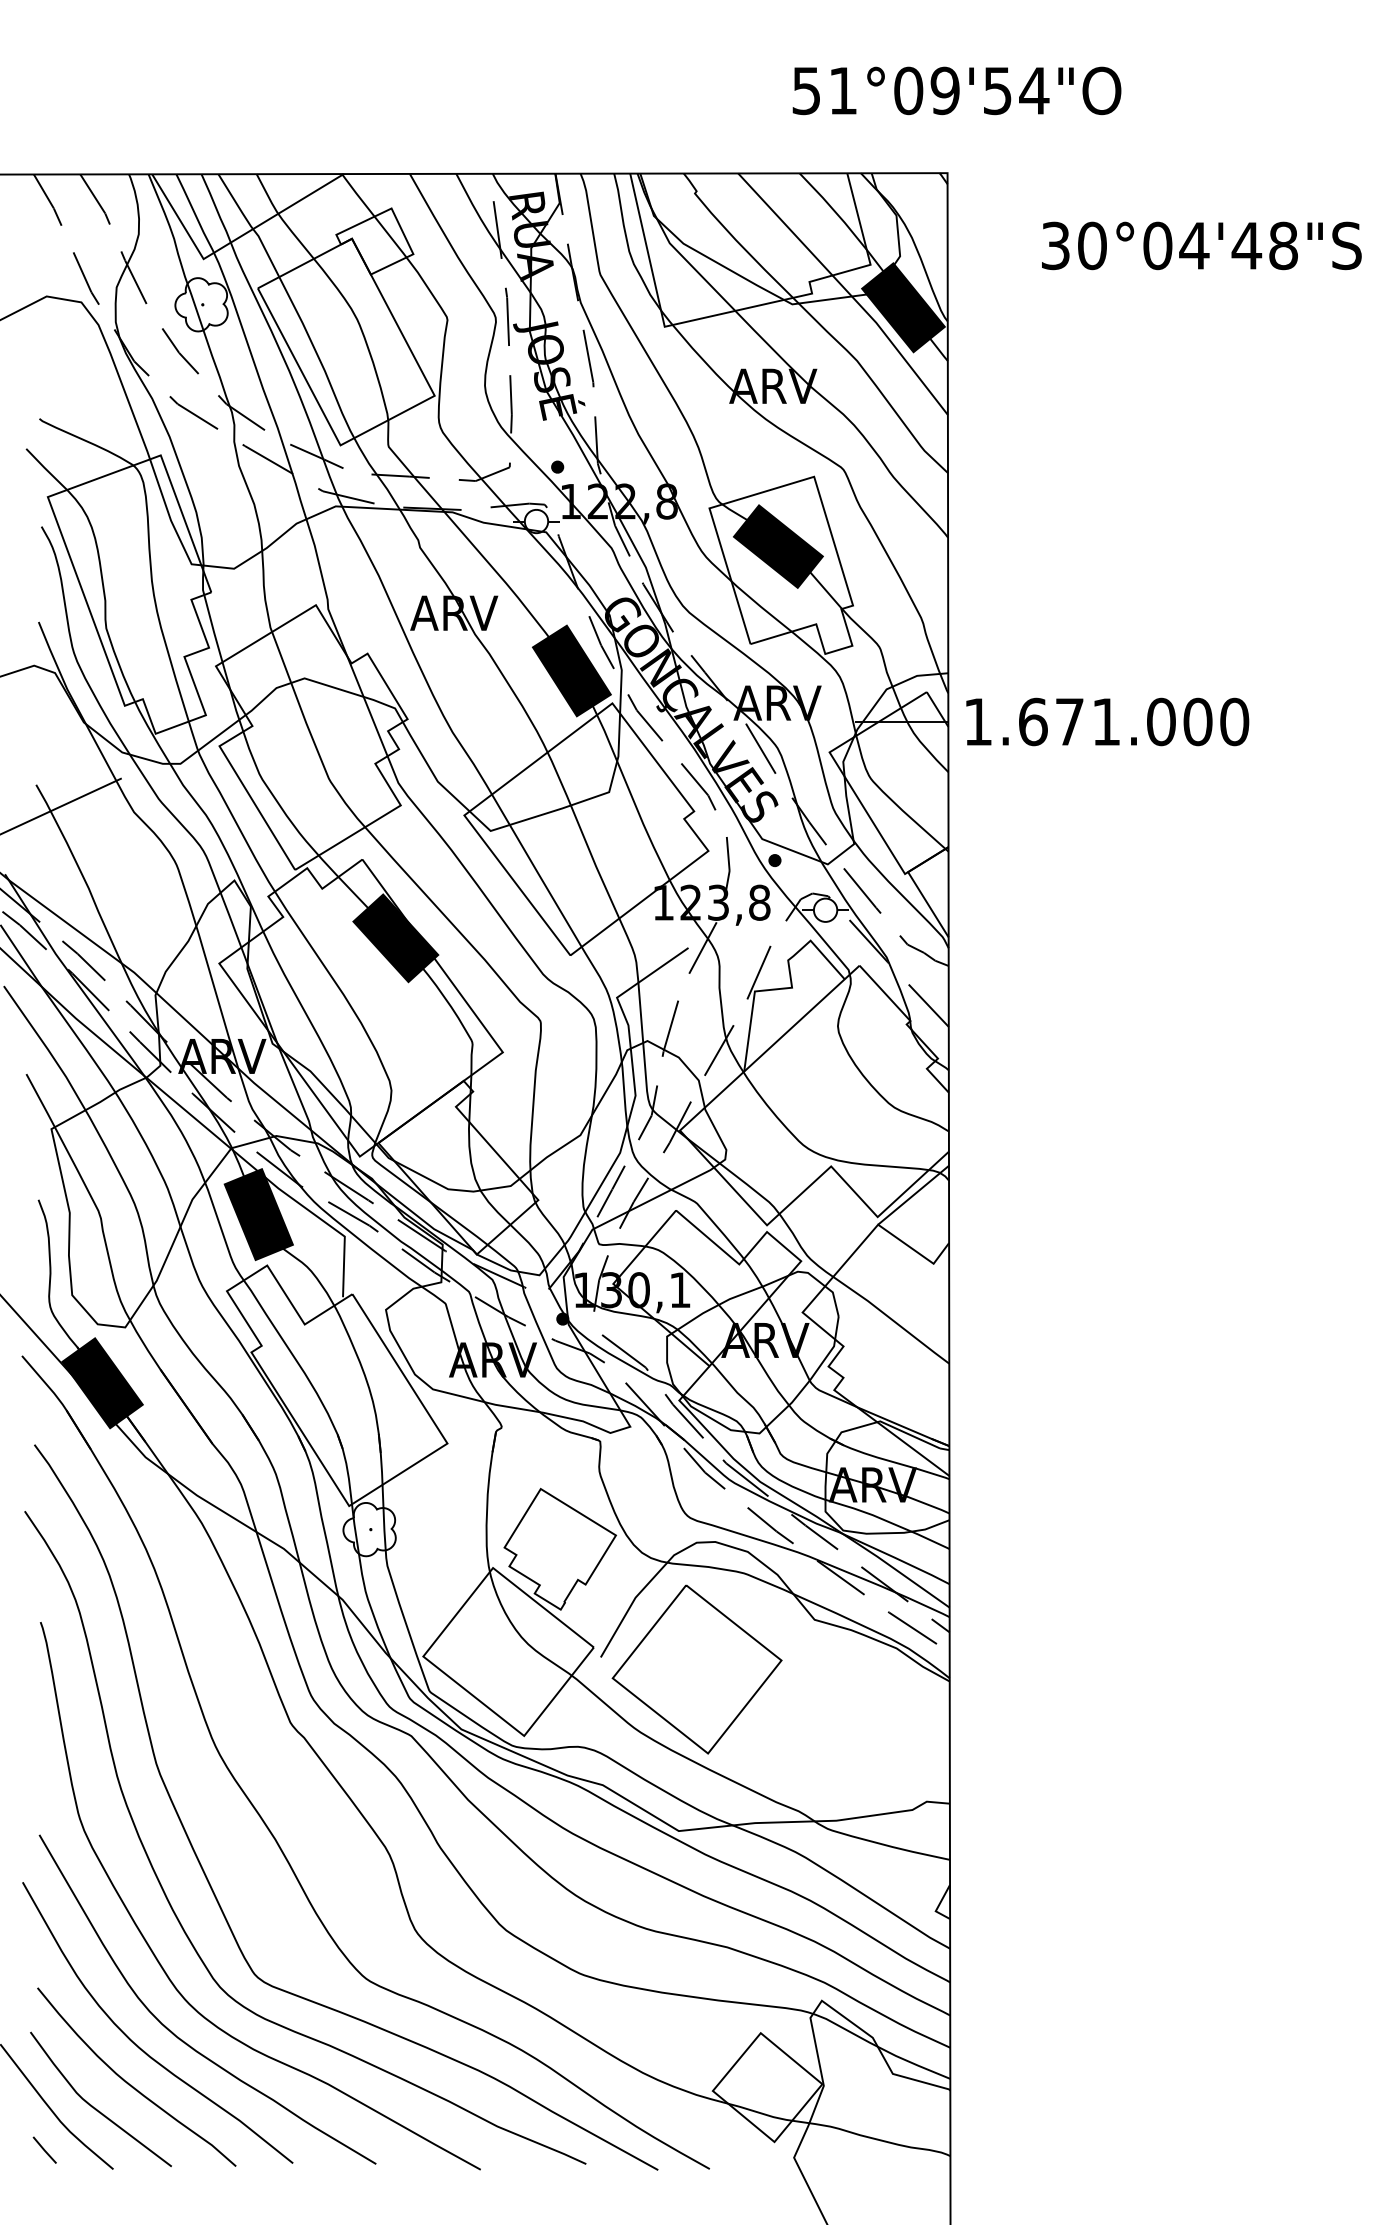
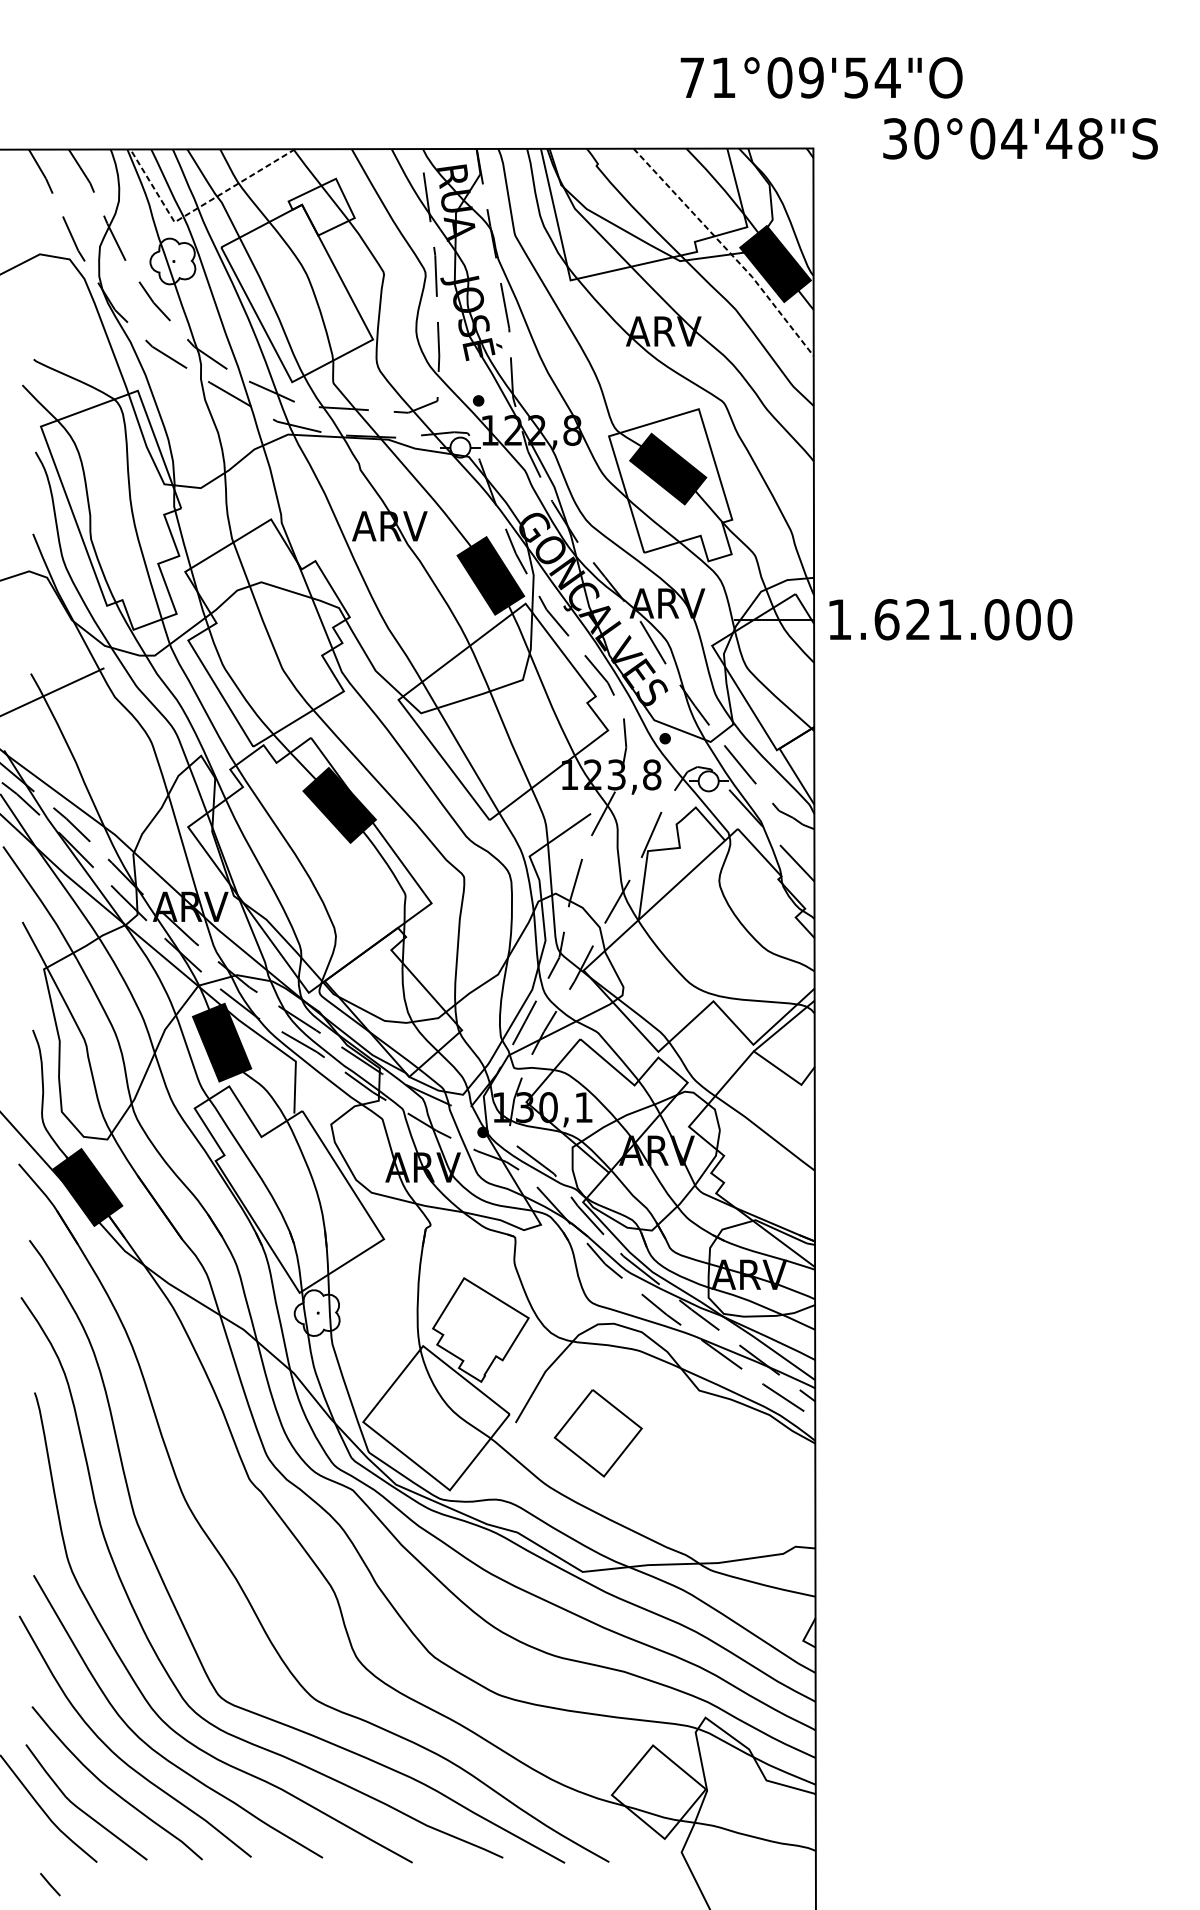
text: (806, 91) -> (692, 78), 51°09'54"O -> 71°09'54"O
line: (230, 242) -> (197, 208), solid -> dashed
text: (1201, 245) -> (1020, 138), moved
line: (847, 291) -> (727, 250), solid -> dashed
text: (1069, 721) -> (918, 619), 1.671.000 -> 1.621.000
part: (696, 1669) -> (597, 1433), size x0.6
line: (44, 2149) -> (50, 1884), moved

